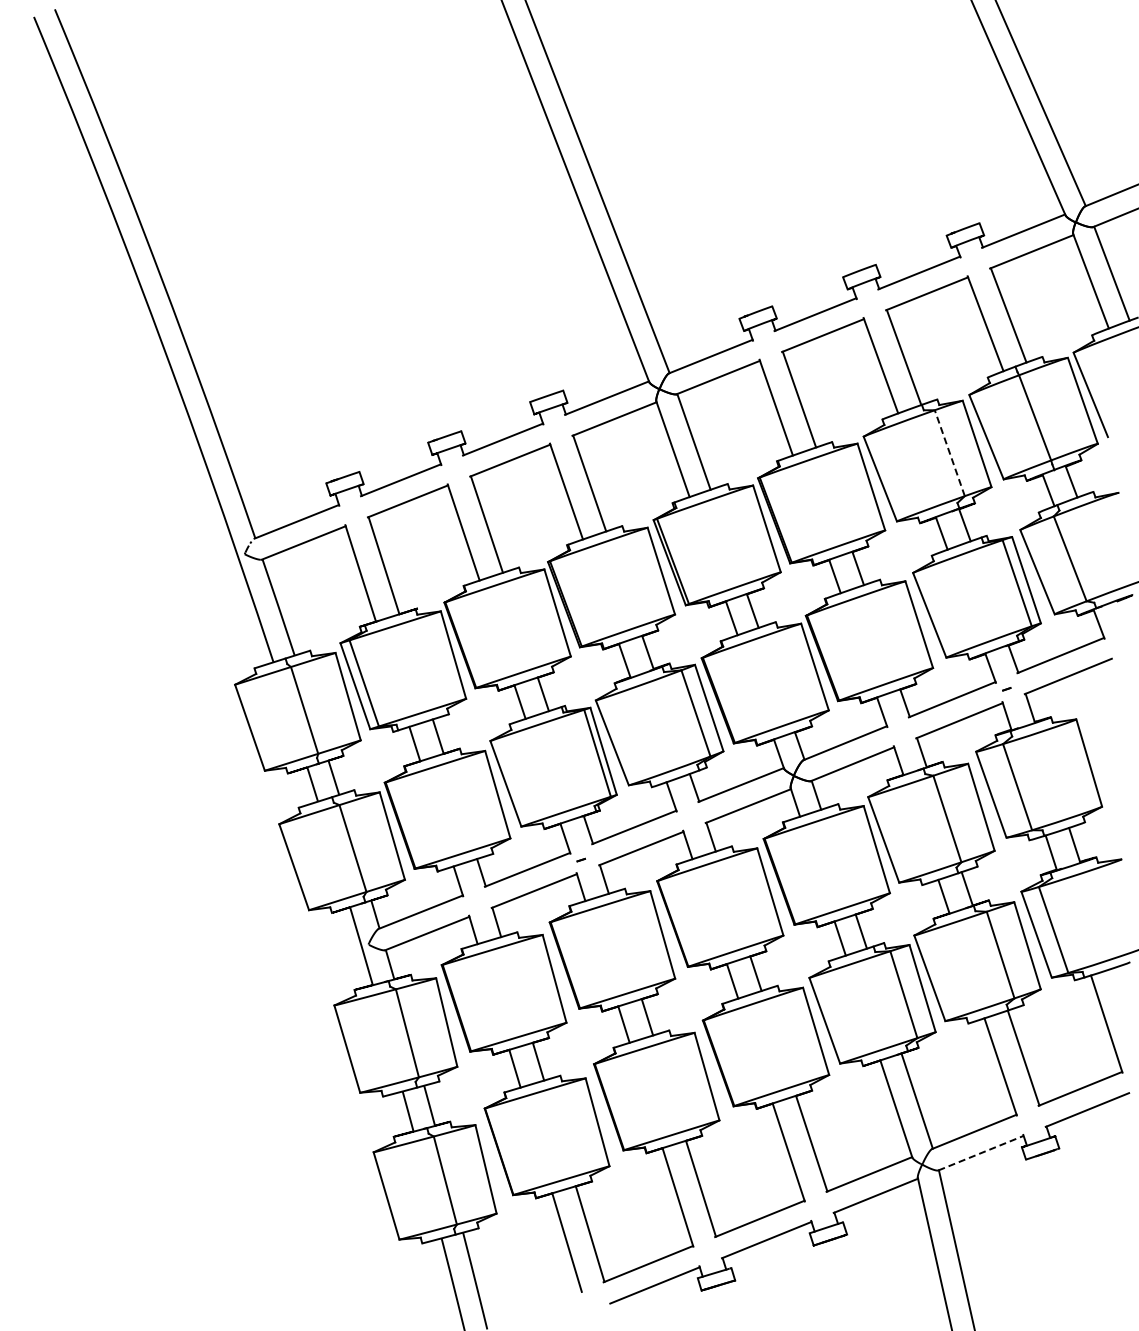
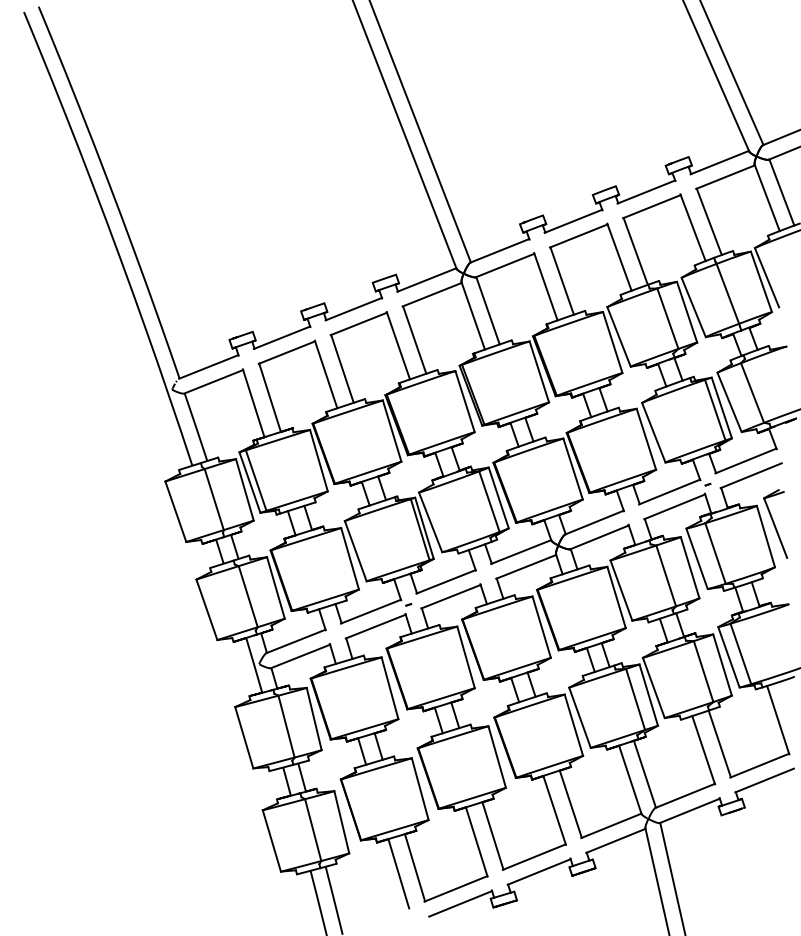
line: (949, 452) -> (667, 318), dashed -> solid
part: (1102, 744) -> (775, 523), added
line: (981, 1152) -> (690, 810), dashed -> solid

